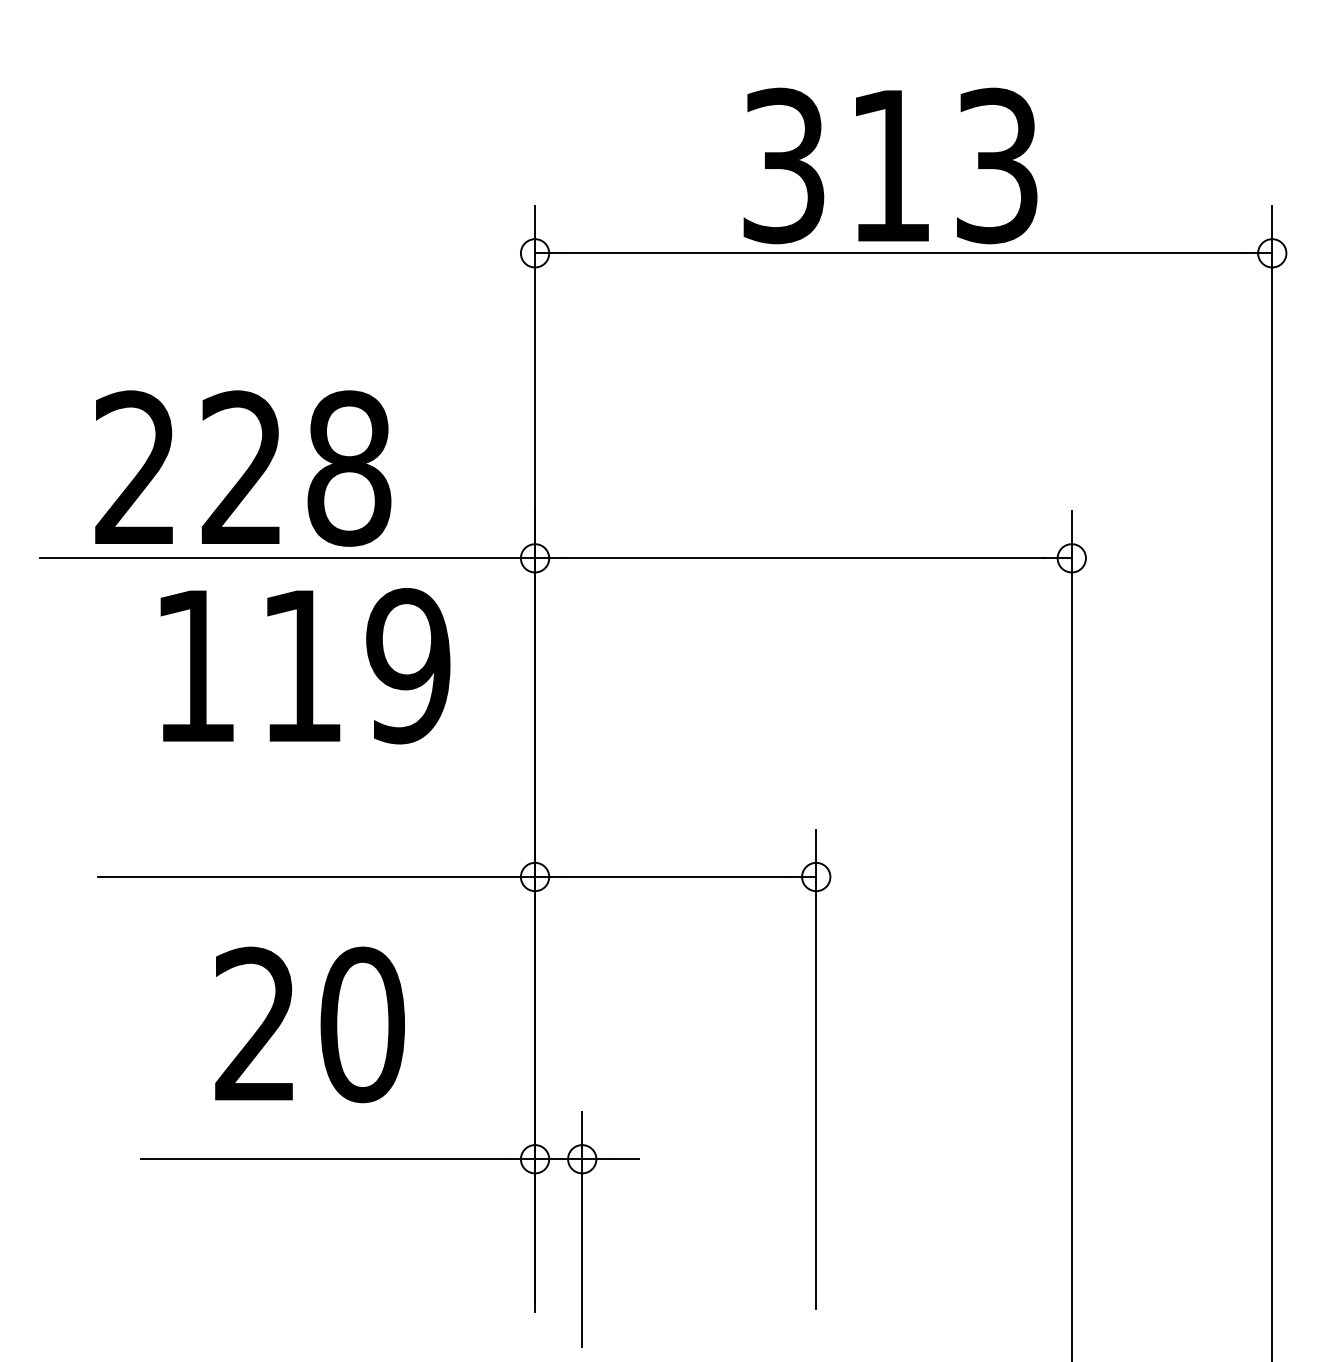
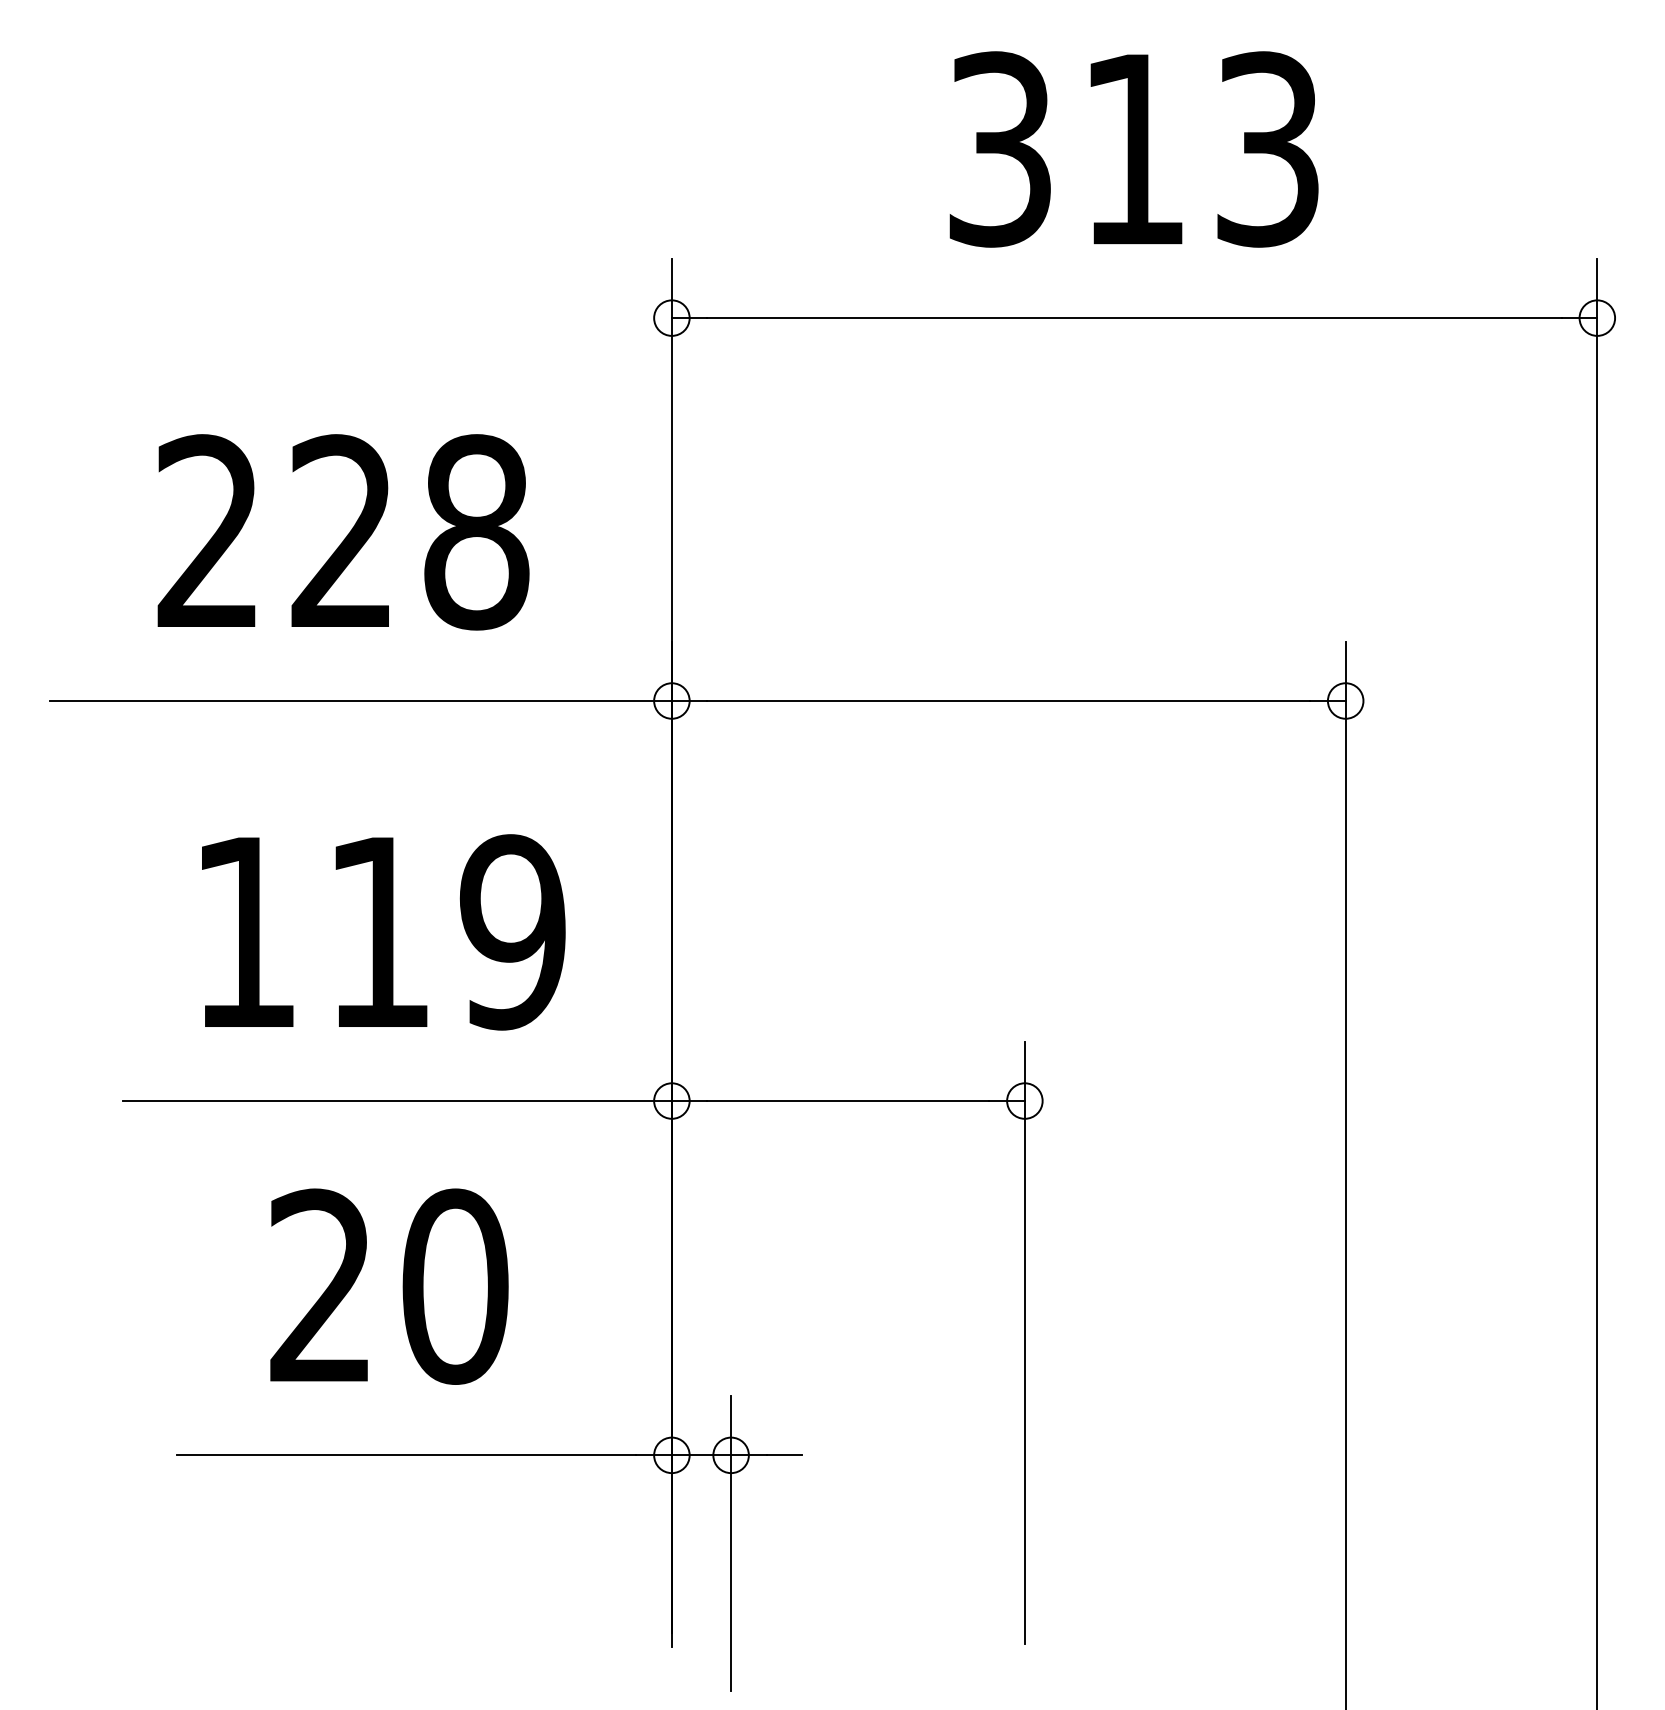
text: (890, 165) -> (1133, 149), moved
text: (243, 468) -> (343, 532), moved
text: (305, 666) -> (383, 932), moved

